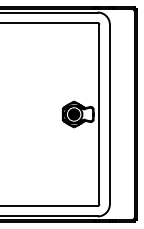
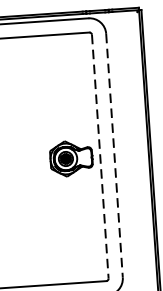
line: (99, 114) -> (100, 156), solid -> dashed
line: (109, 114) -> (113, 155), solid -> dashed

